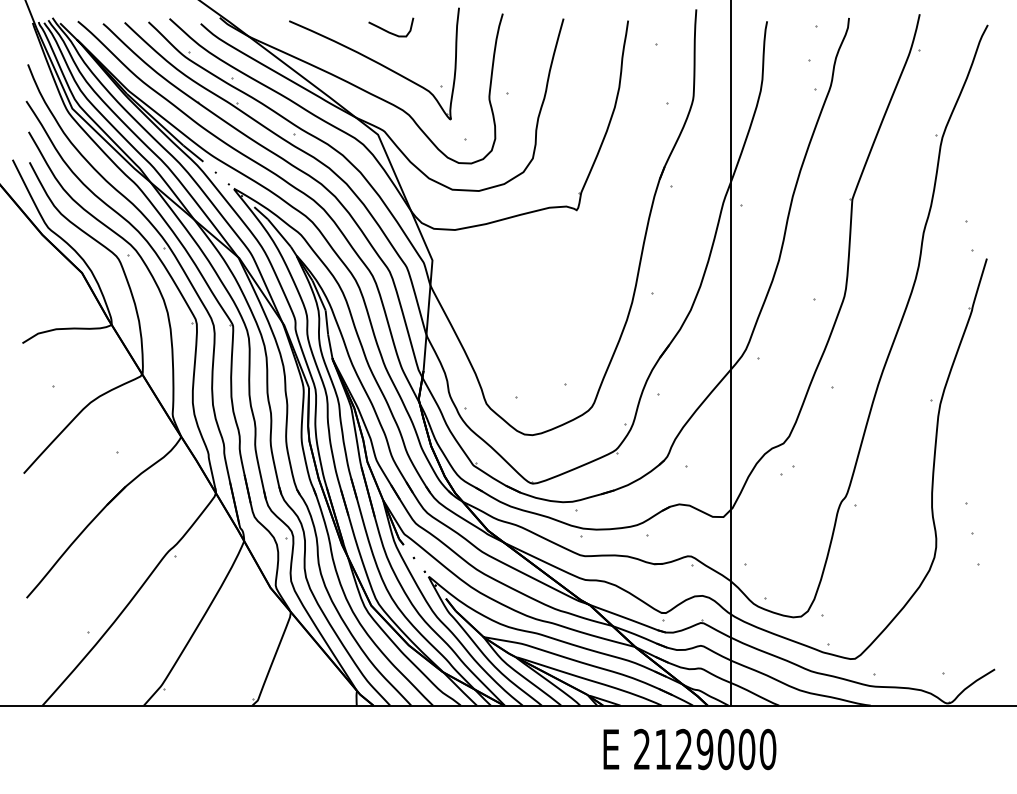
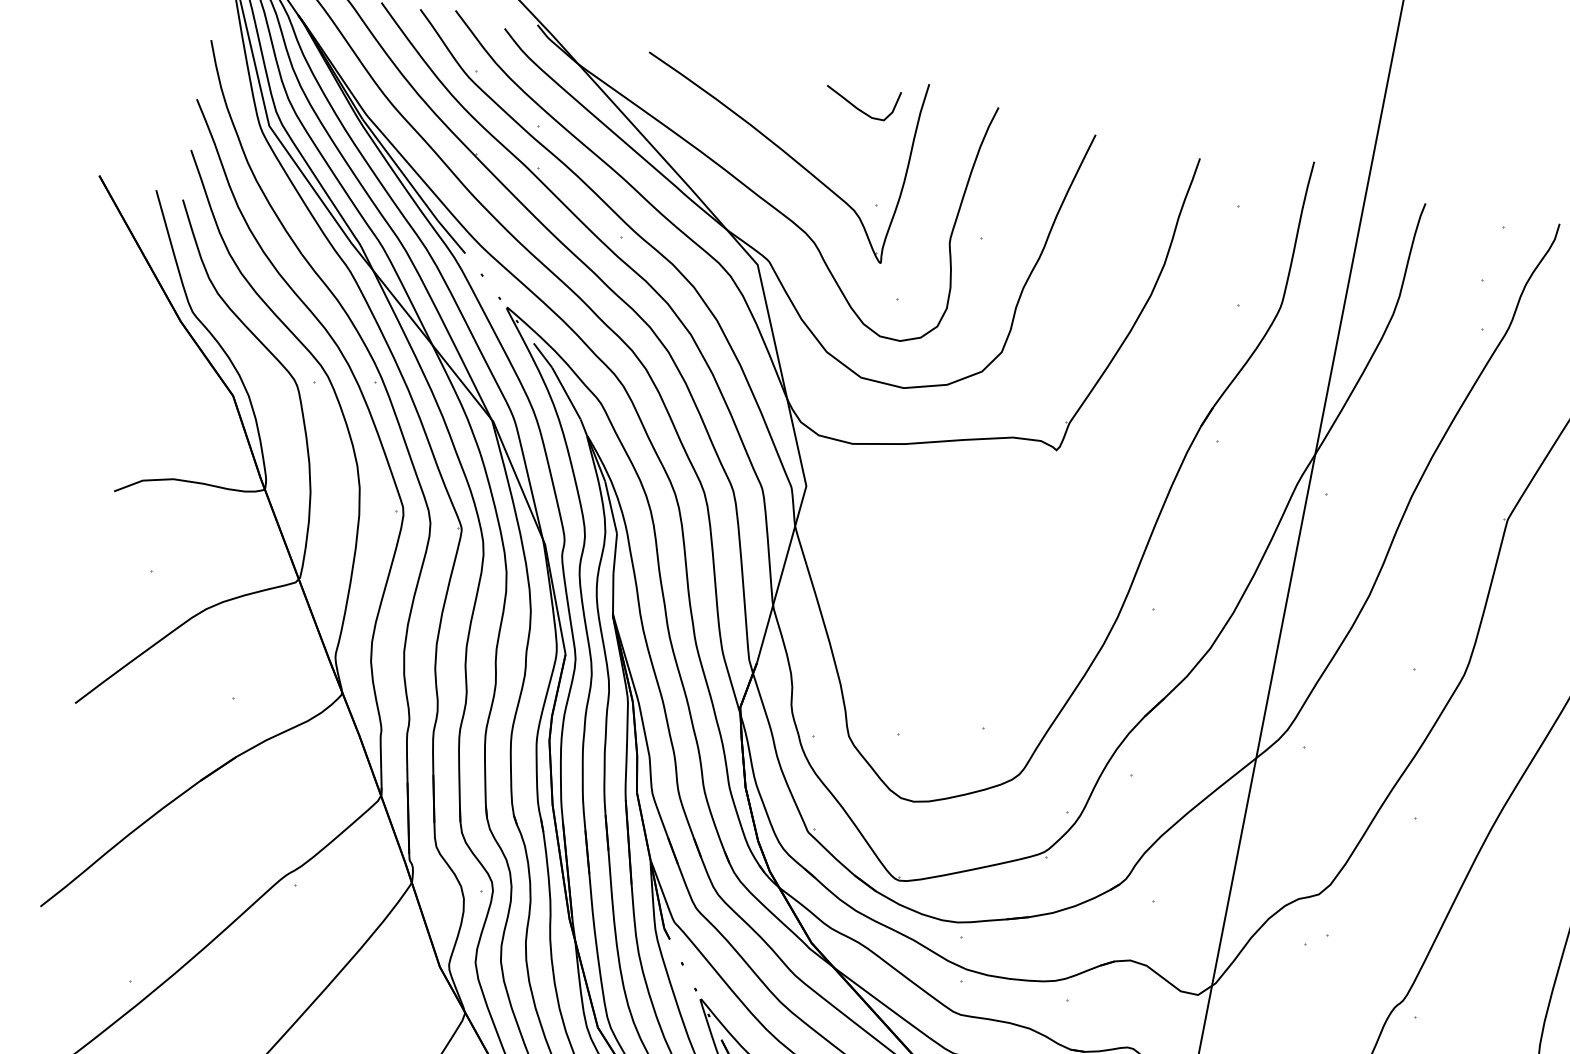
curve: (389, 31) -> (858, 106), moved

